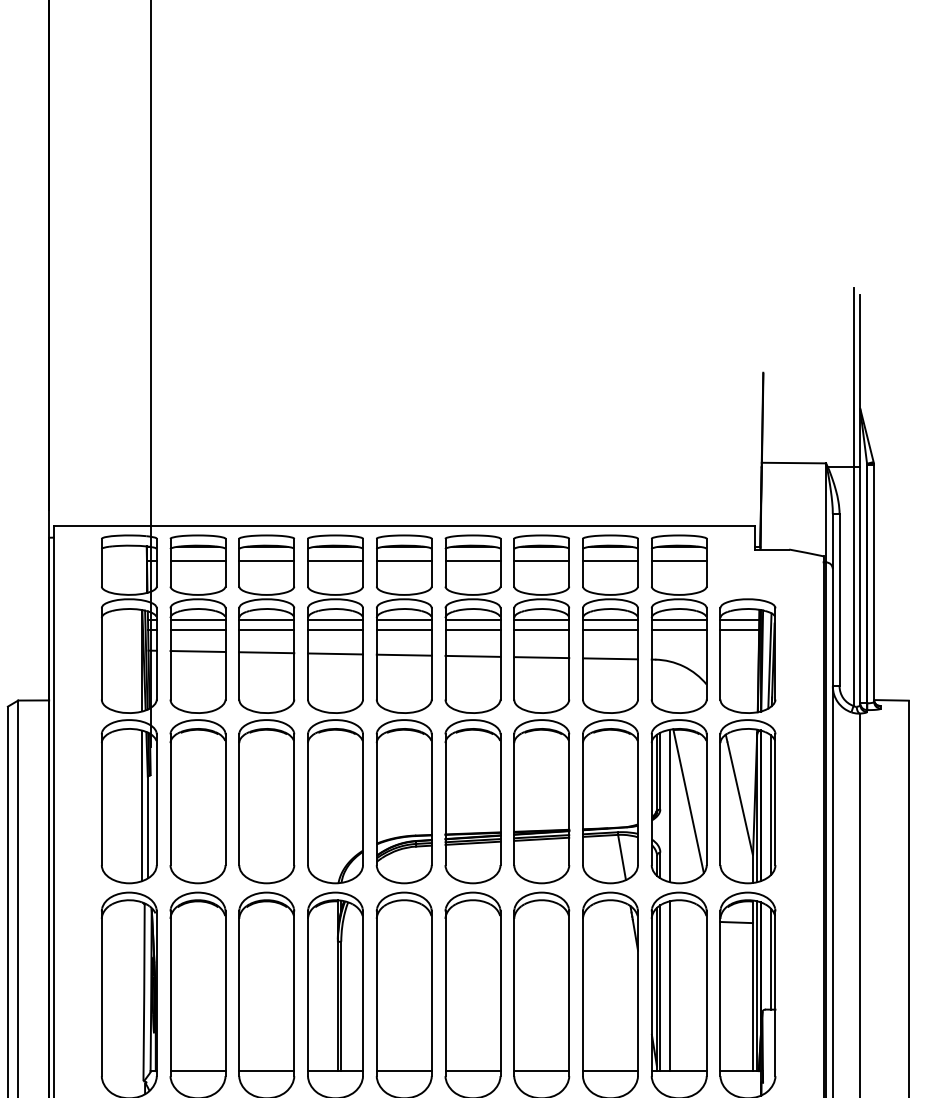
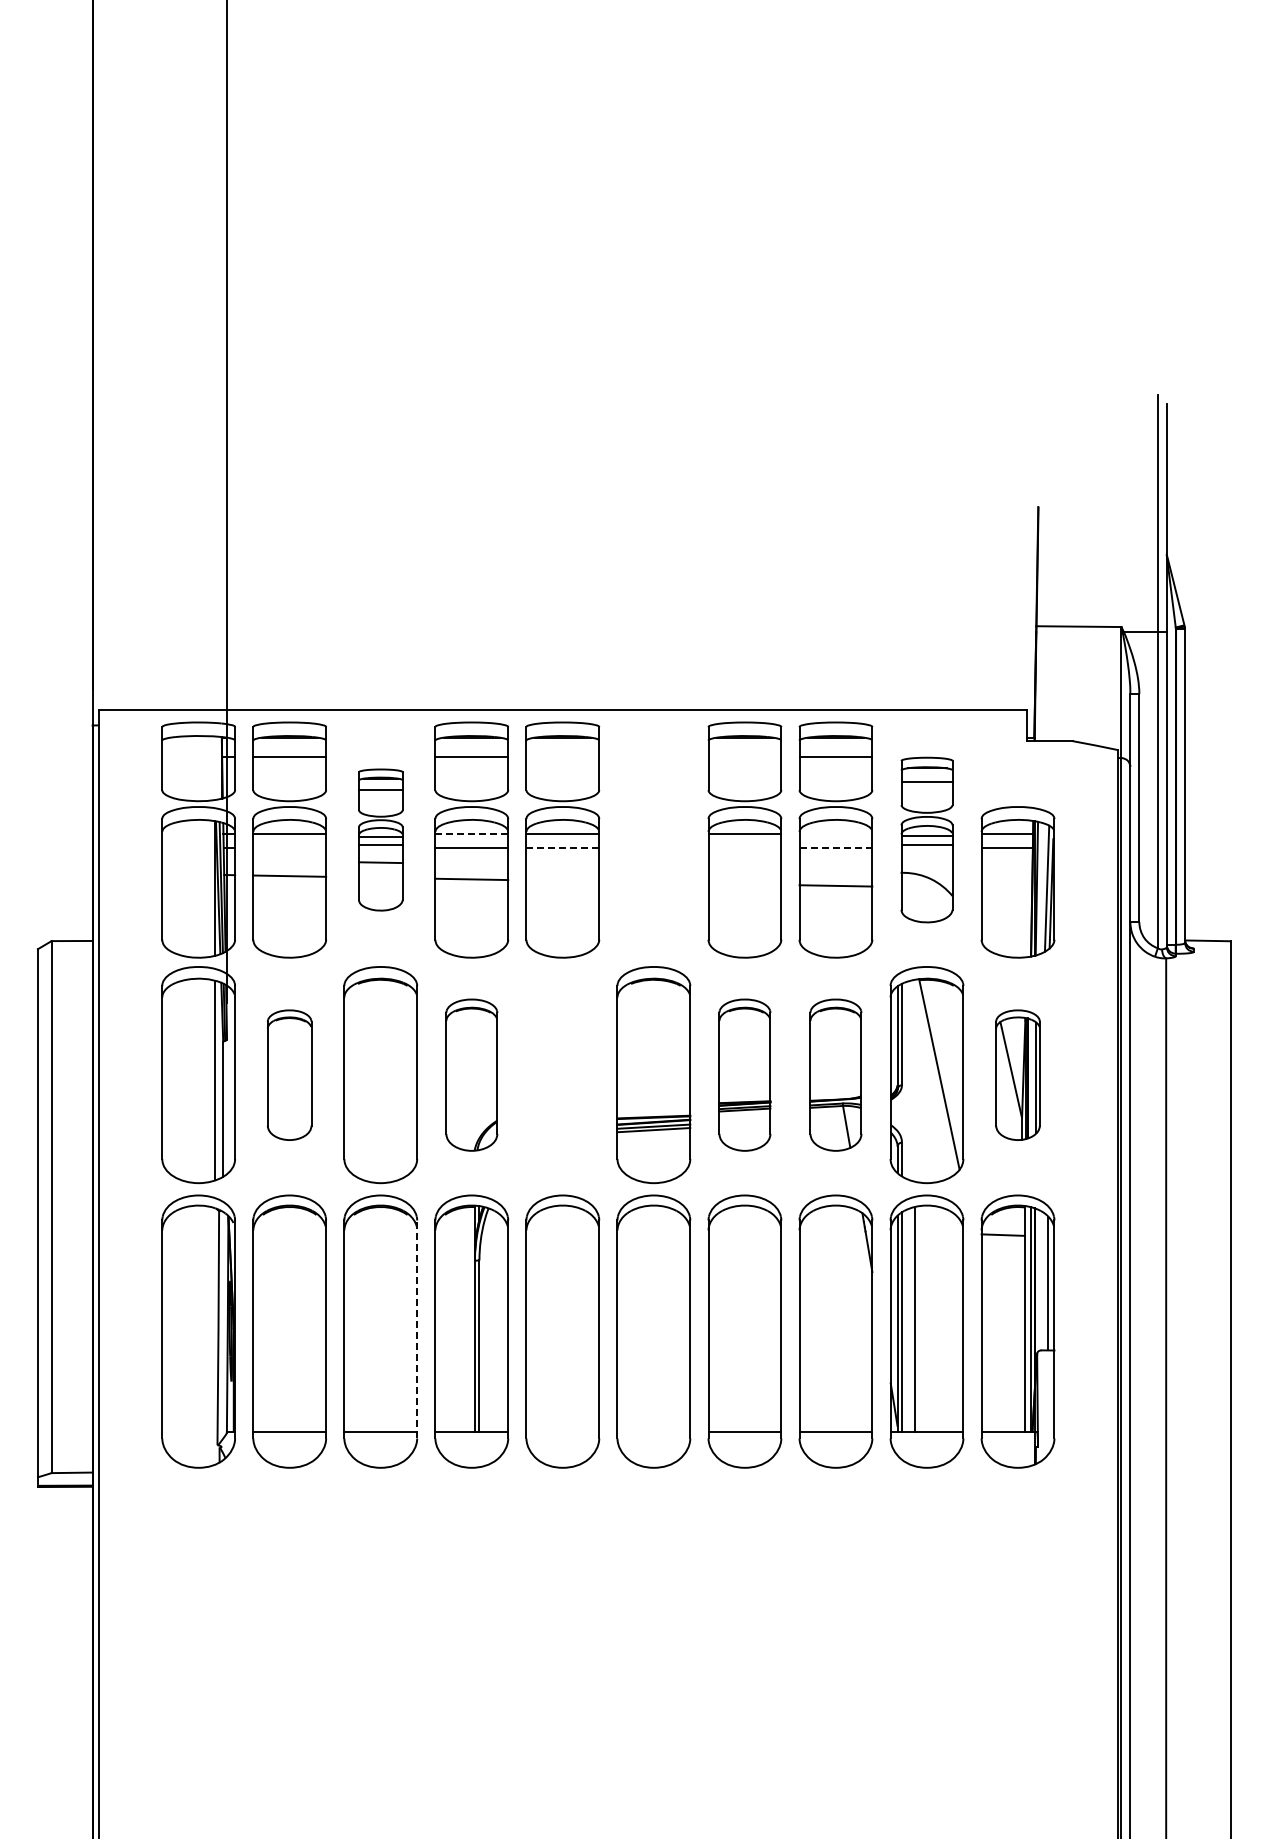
line: (403, 561) -> (562, 756), removed
line: (541, 561) -> (744, 756), removed
line: (336, 620) -> (472, 834), solid -> dashed
line: (610, 620) -> (835, 834), removed
part: (266, 623) -> (380, 839), size x0.6
part: (472, 623) -> (653, 839), removed
part: (678, 623) -> (926, 839), size x0.7
line: (197, 629) -> (289, 847), removed
line: (404, 629) -> (563, 847), solid -> dashed
line: (541, 629) -> (744, 847), removed
line: (610, 629) -> (836, 847), solid -> dashed
line: (403, 654) -> (562, 880), removed
line: (541, 657) -> (744, 883), removed
part: (197, 802) -> (289, 1075), size x0.6
part: (335, 802) -> (471, 1075), size x0.7
part: (403, 802) -> (562, 1075), removed
part: (541, 802) -> (744, 1075), size x0.7
part: (610, 802) -> (835, 1075), size x0.7
part: (747, 802) -> (1017, 1075), size x0.6
line: (670, 805) -> (915, 1080), removed
line: (294, 993) -> (417, 1328), solid -> dashed
line: (403, 1070) -> (562, 1431), removed
line: (472, 1070) -> (653, 1431), removed

